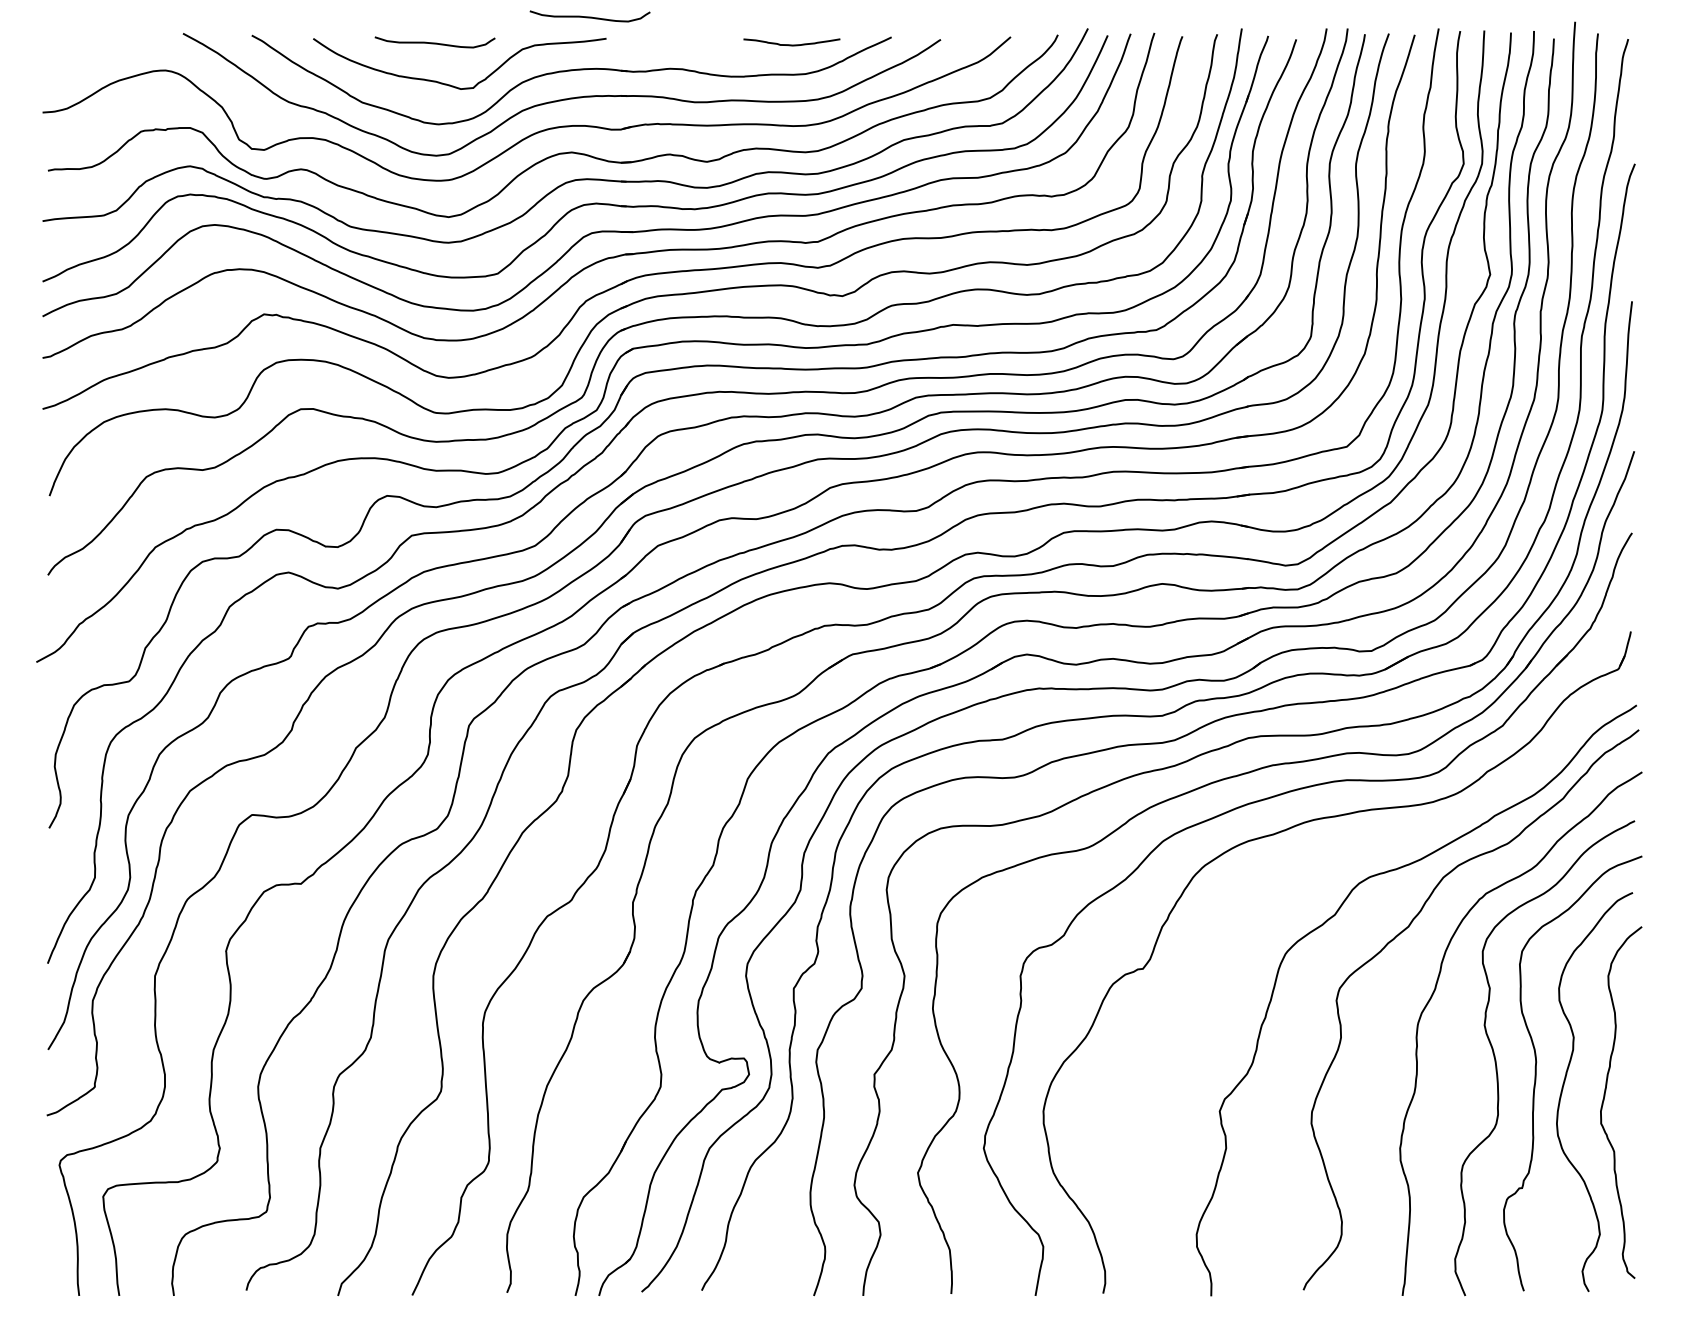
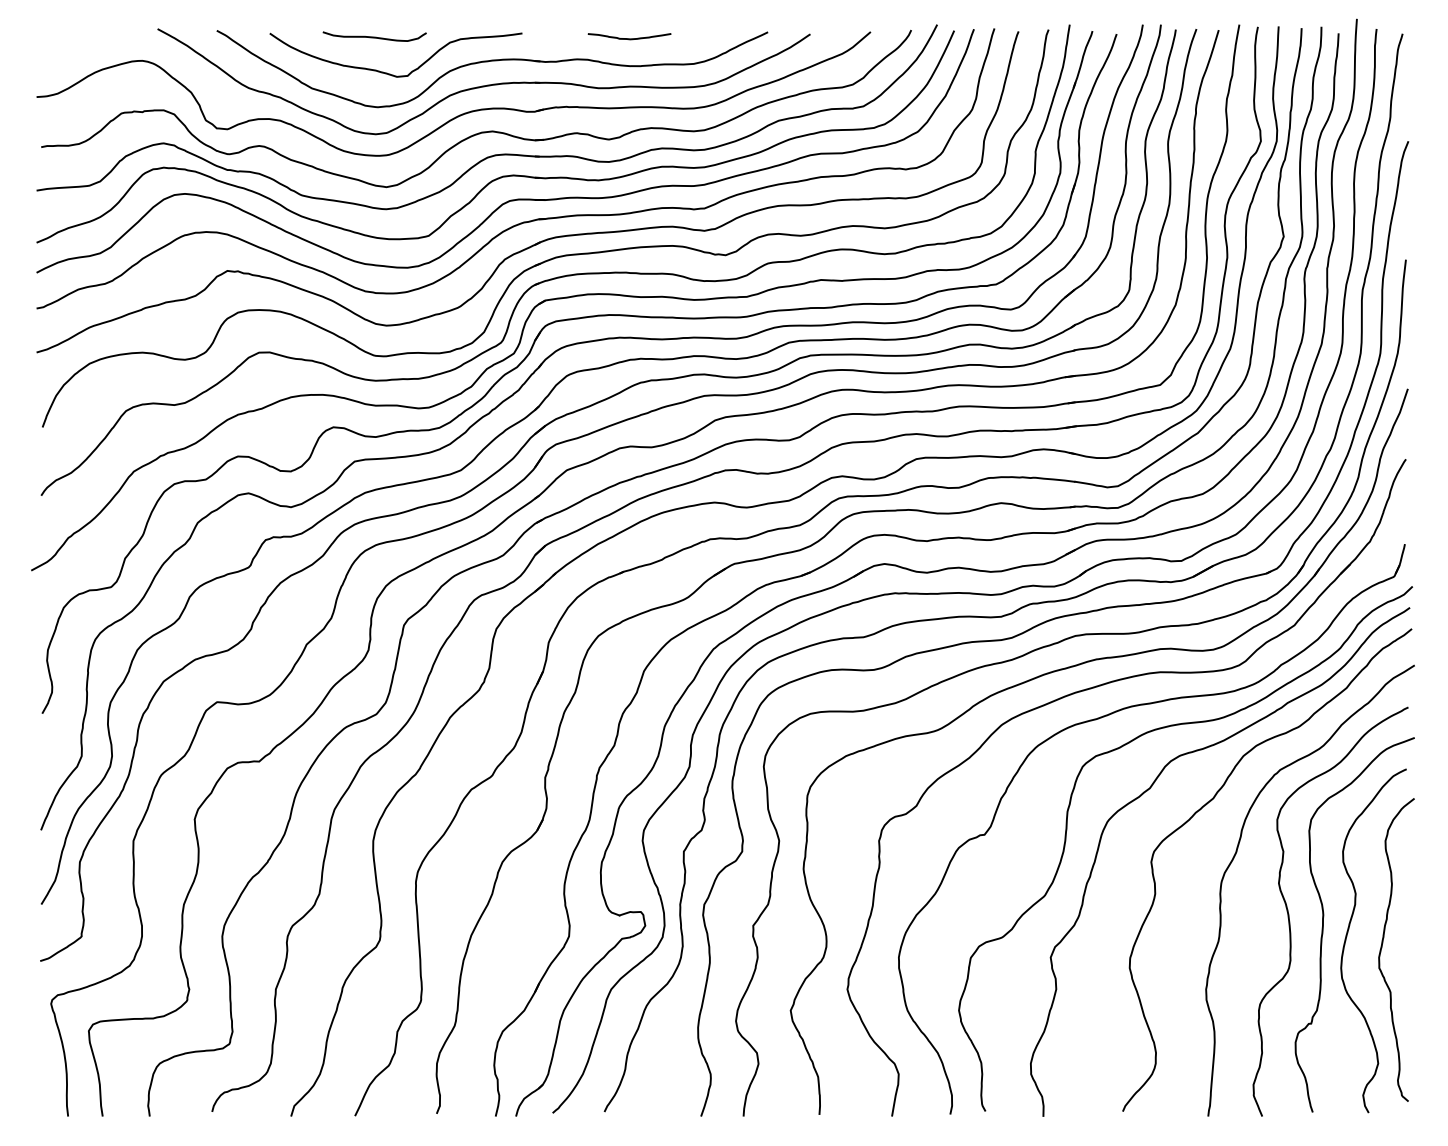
curve: (589, 16) -> (507, 14), removed
curve: (791, 44) -> (629, 38), moved
curve: (1238, 969) -> (1066, 835), added

